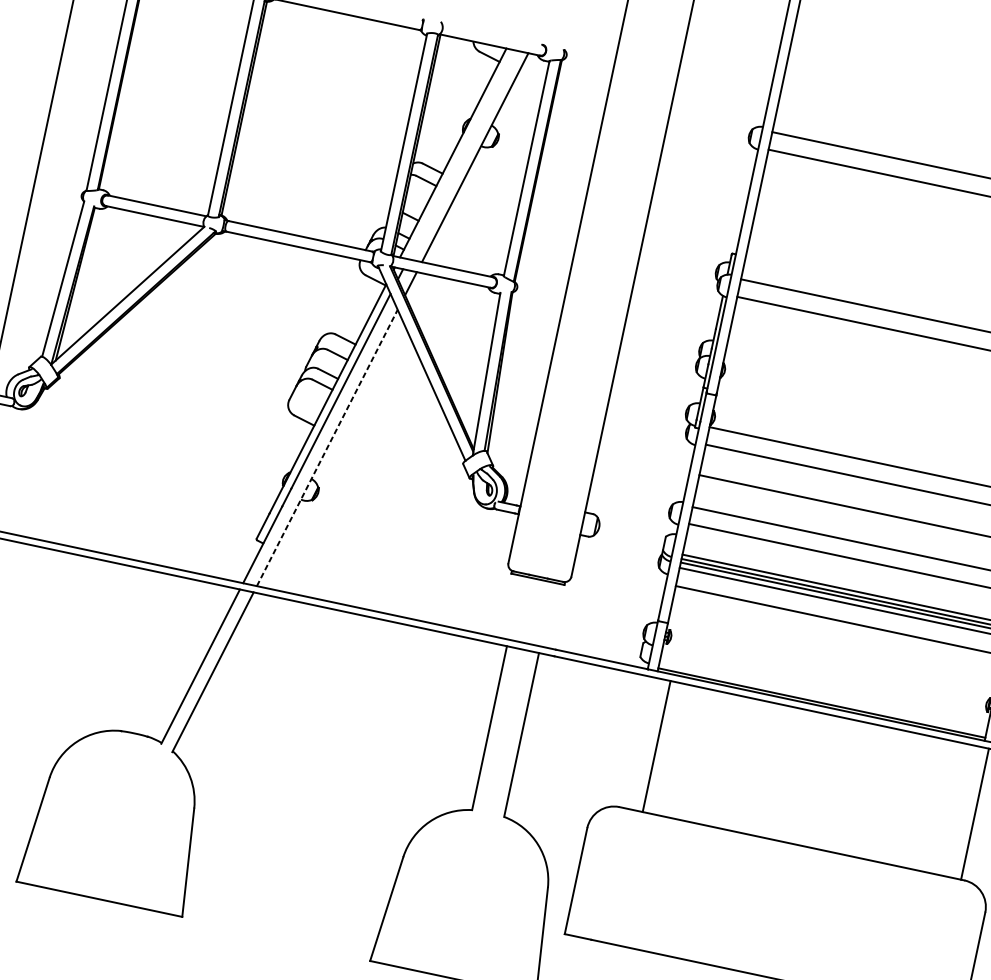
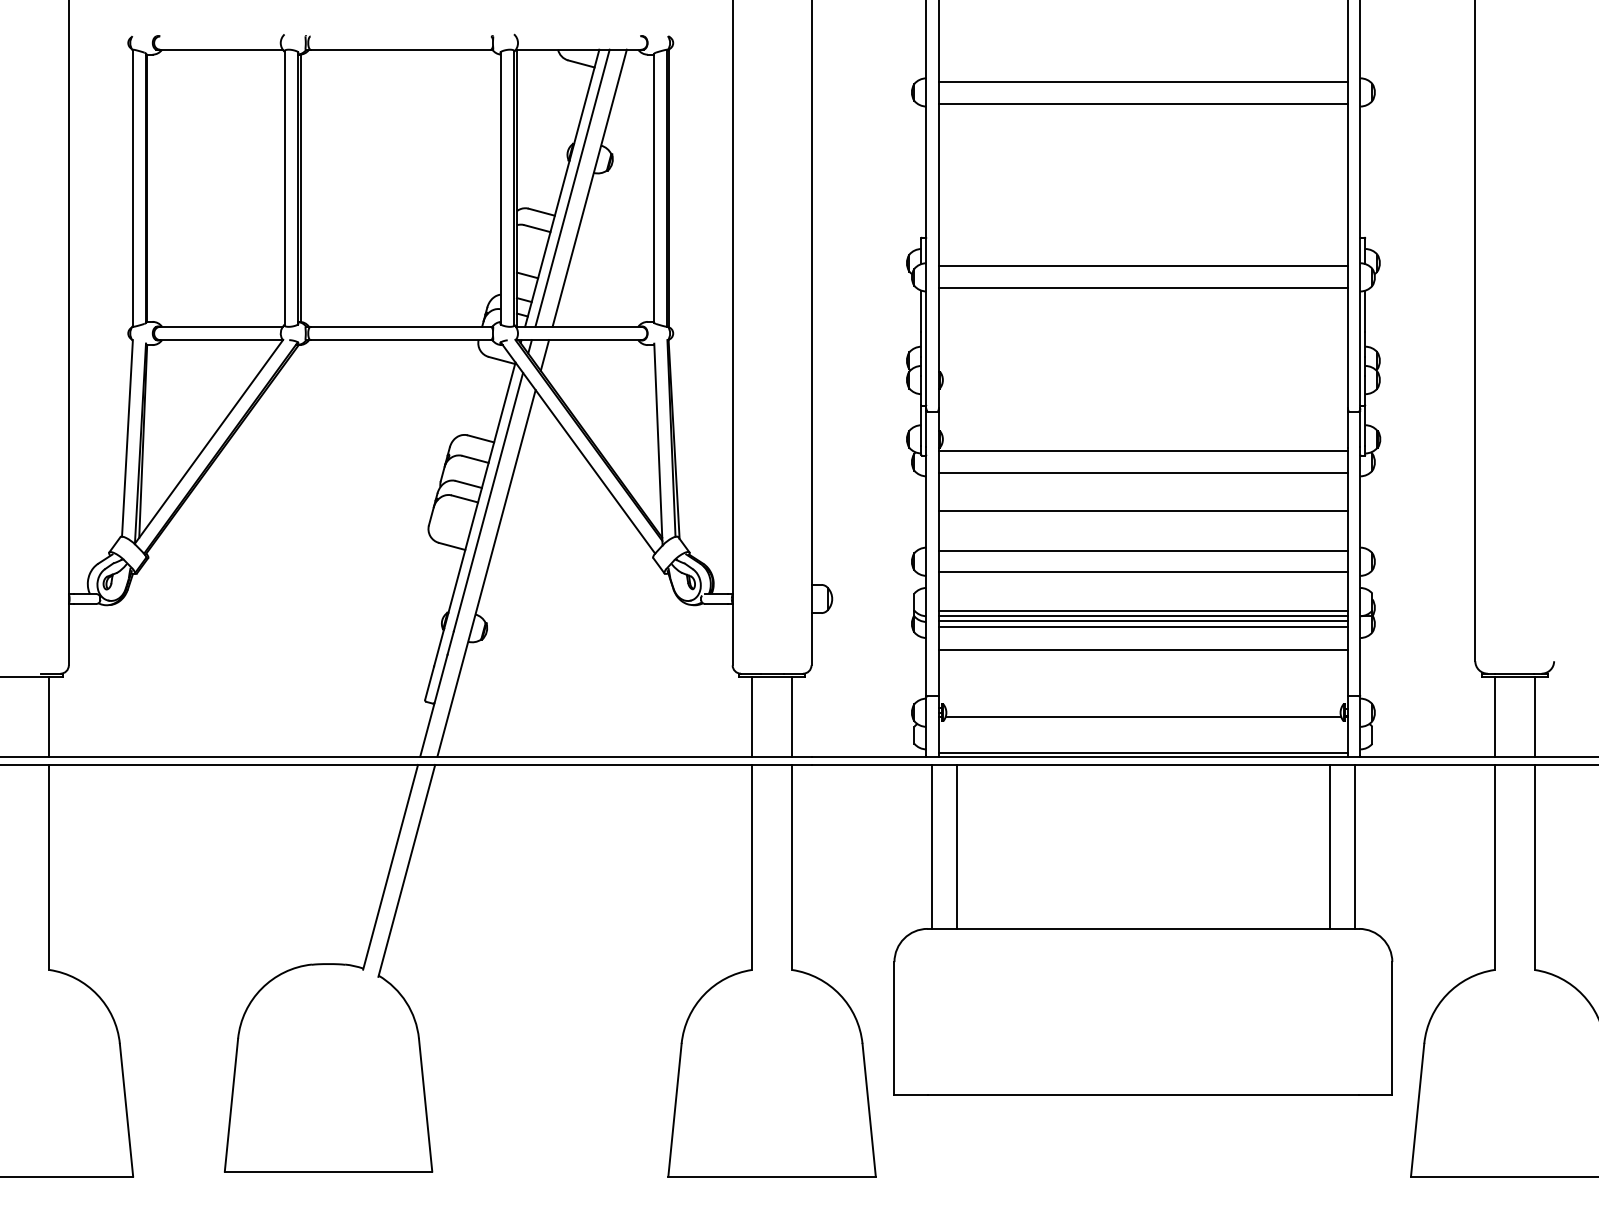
line: (461, 154) -> (572, 187), added
line: (327, 448) -> (486, 573), dashed -> solid
line: (515, 607) -> (752, 716), added
line: (547, 614) -> (792, 716), added
line: (827, 674) -> (1143, 717), added
line: (636, 741) -> (931, 846), added
line: (955, 809) -> (1330, 846), added

